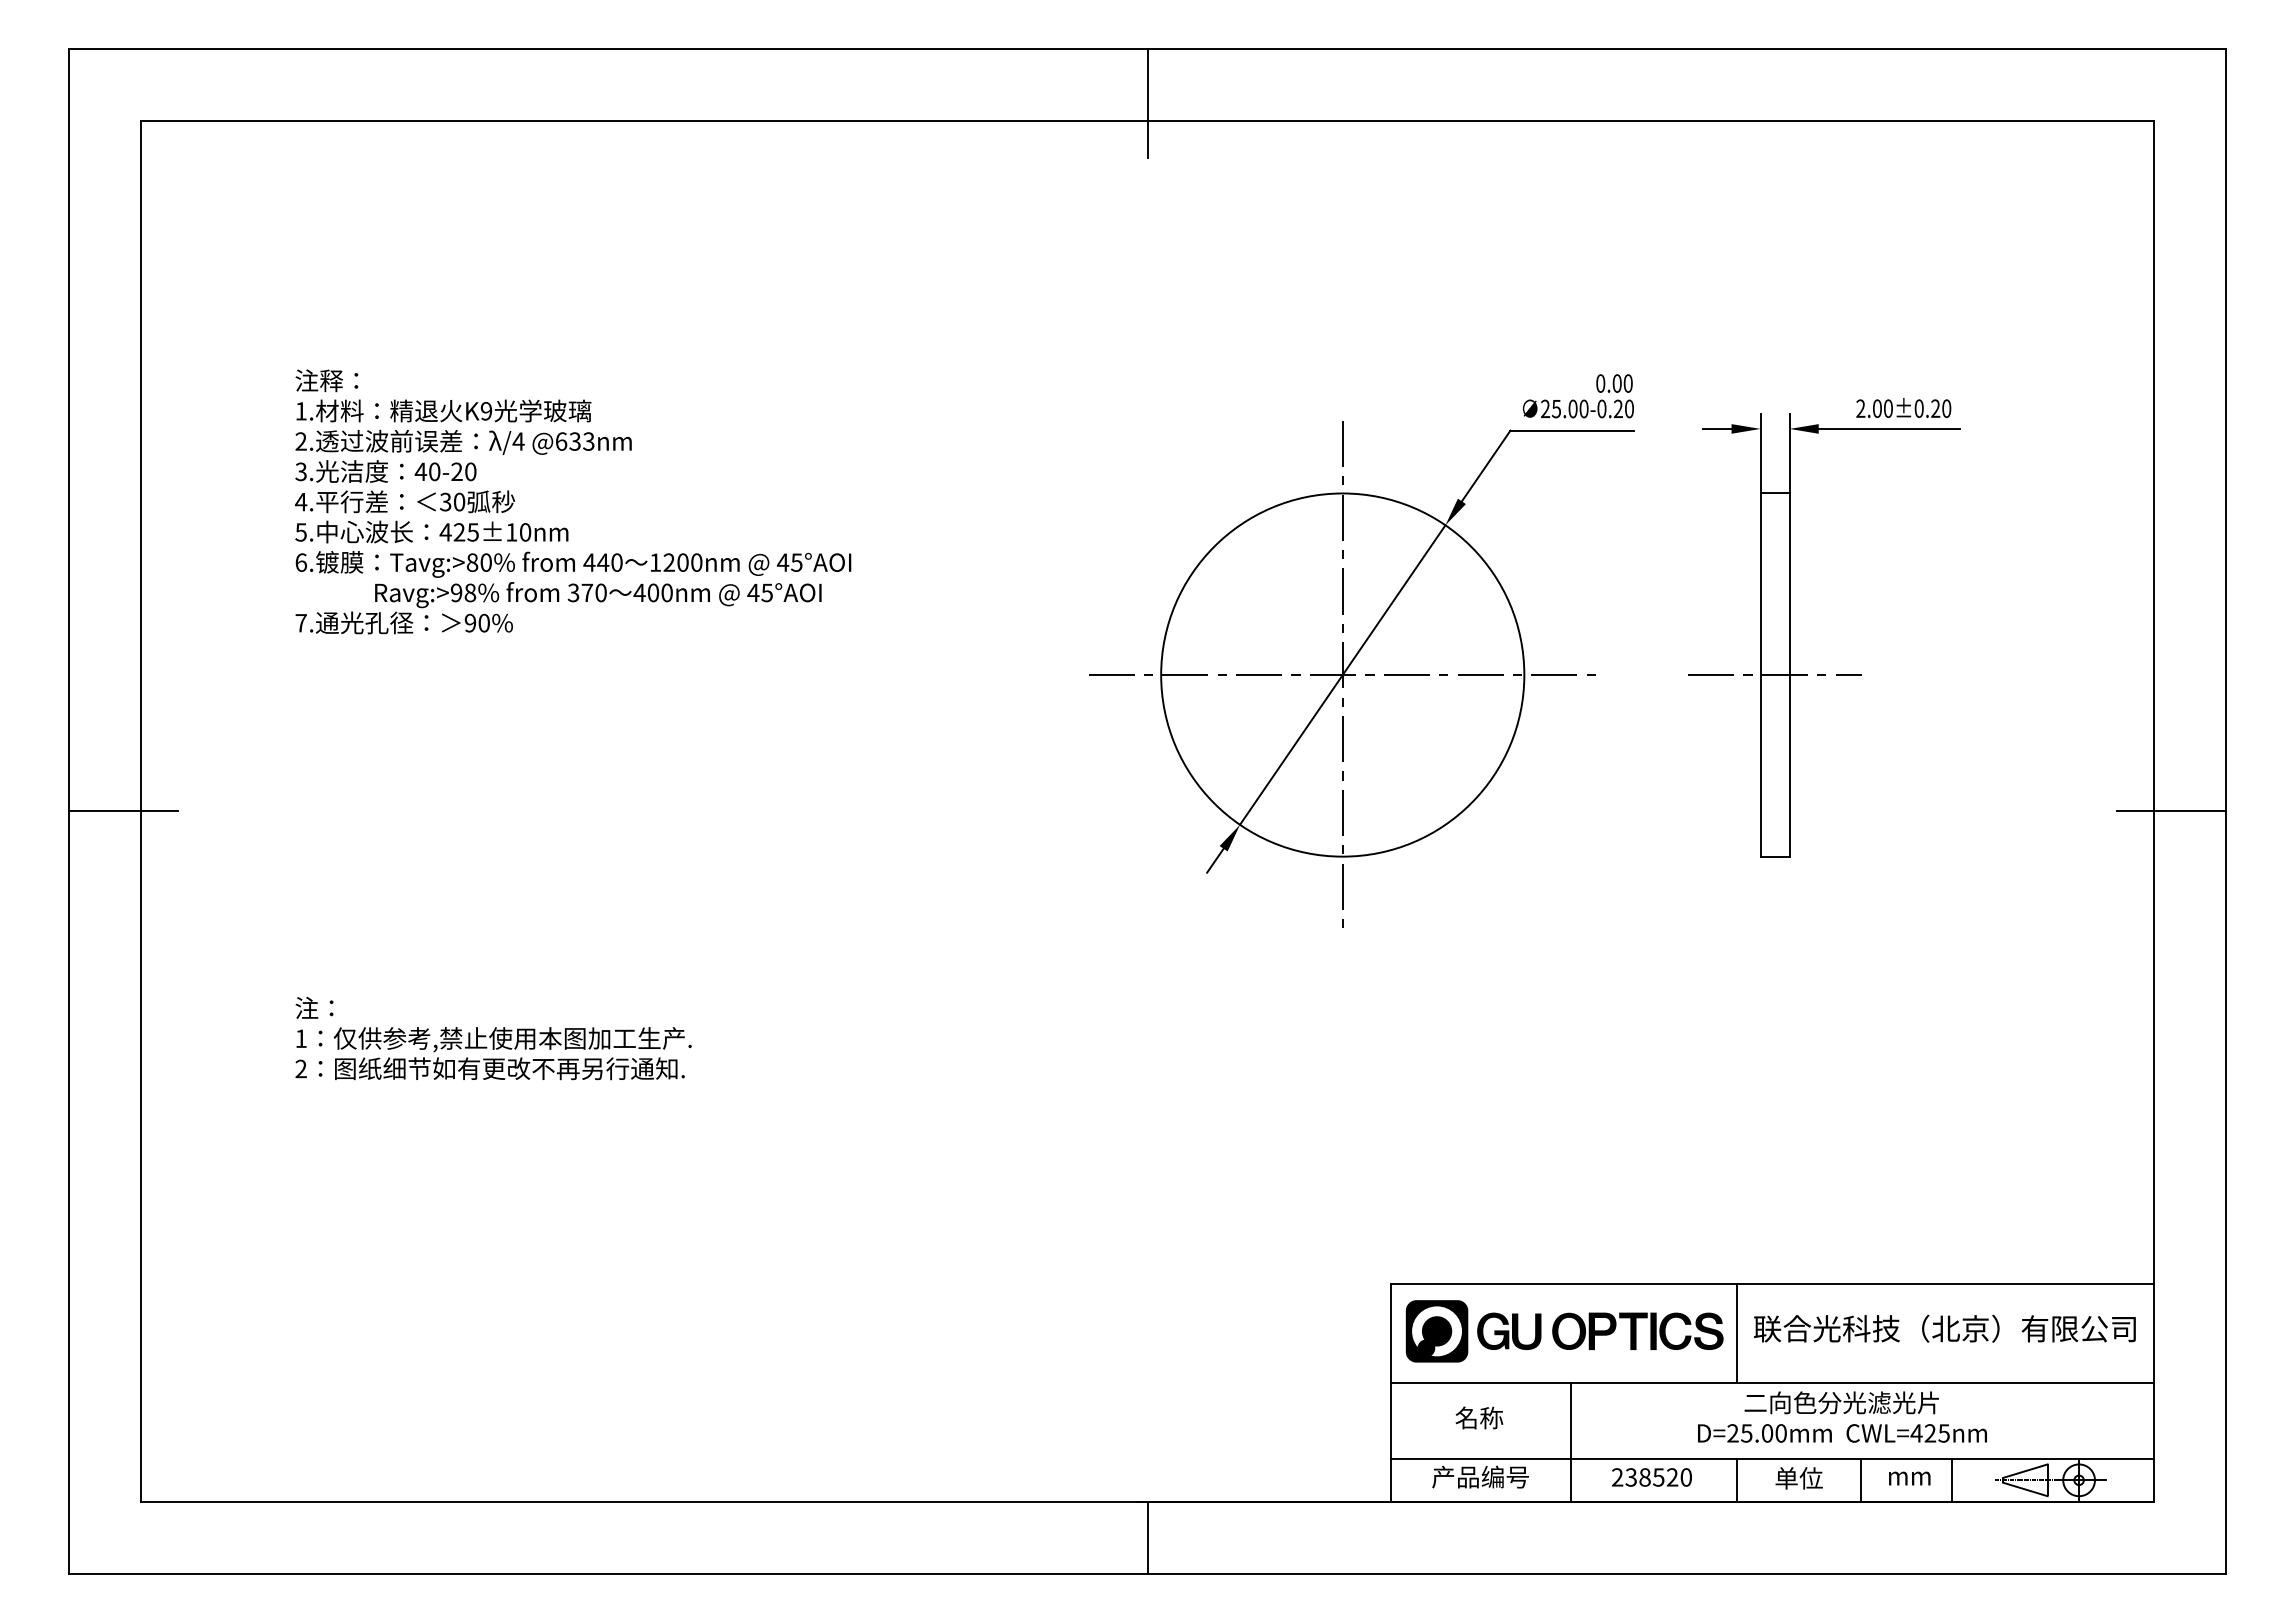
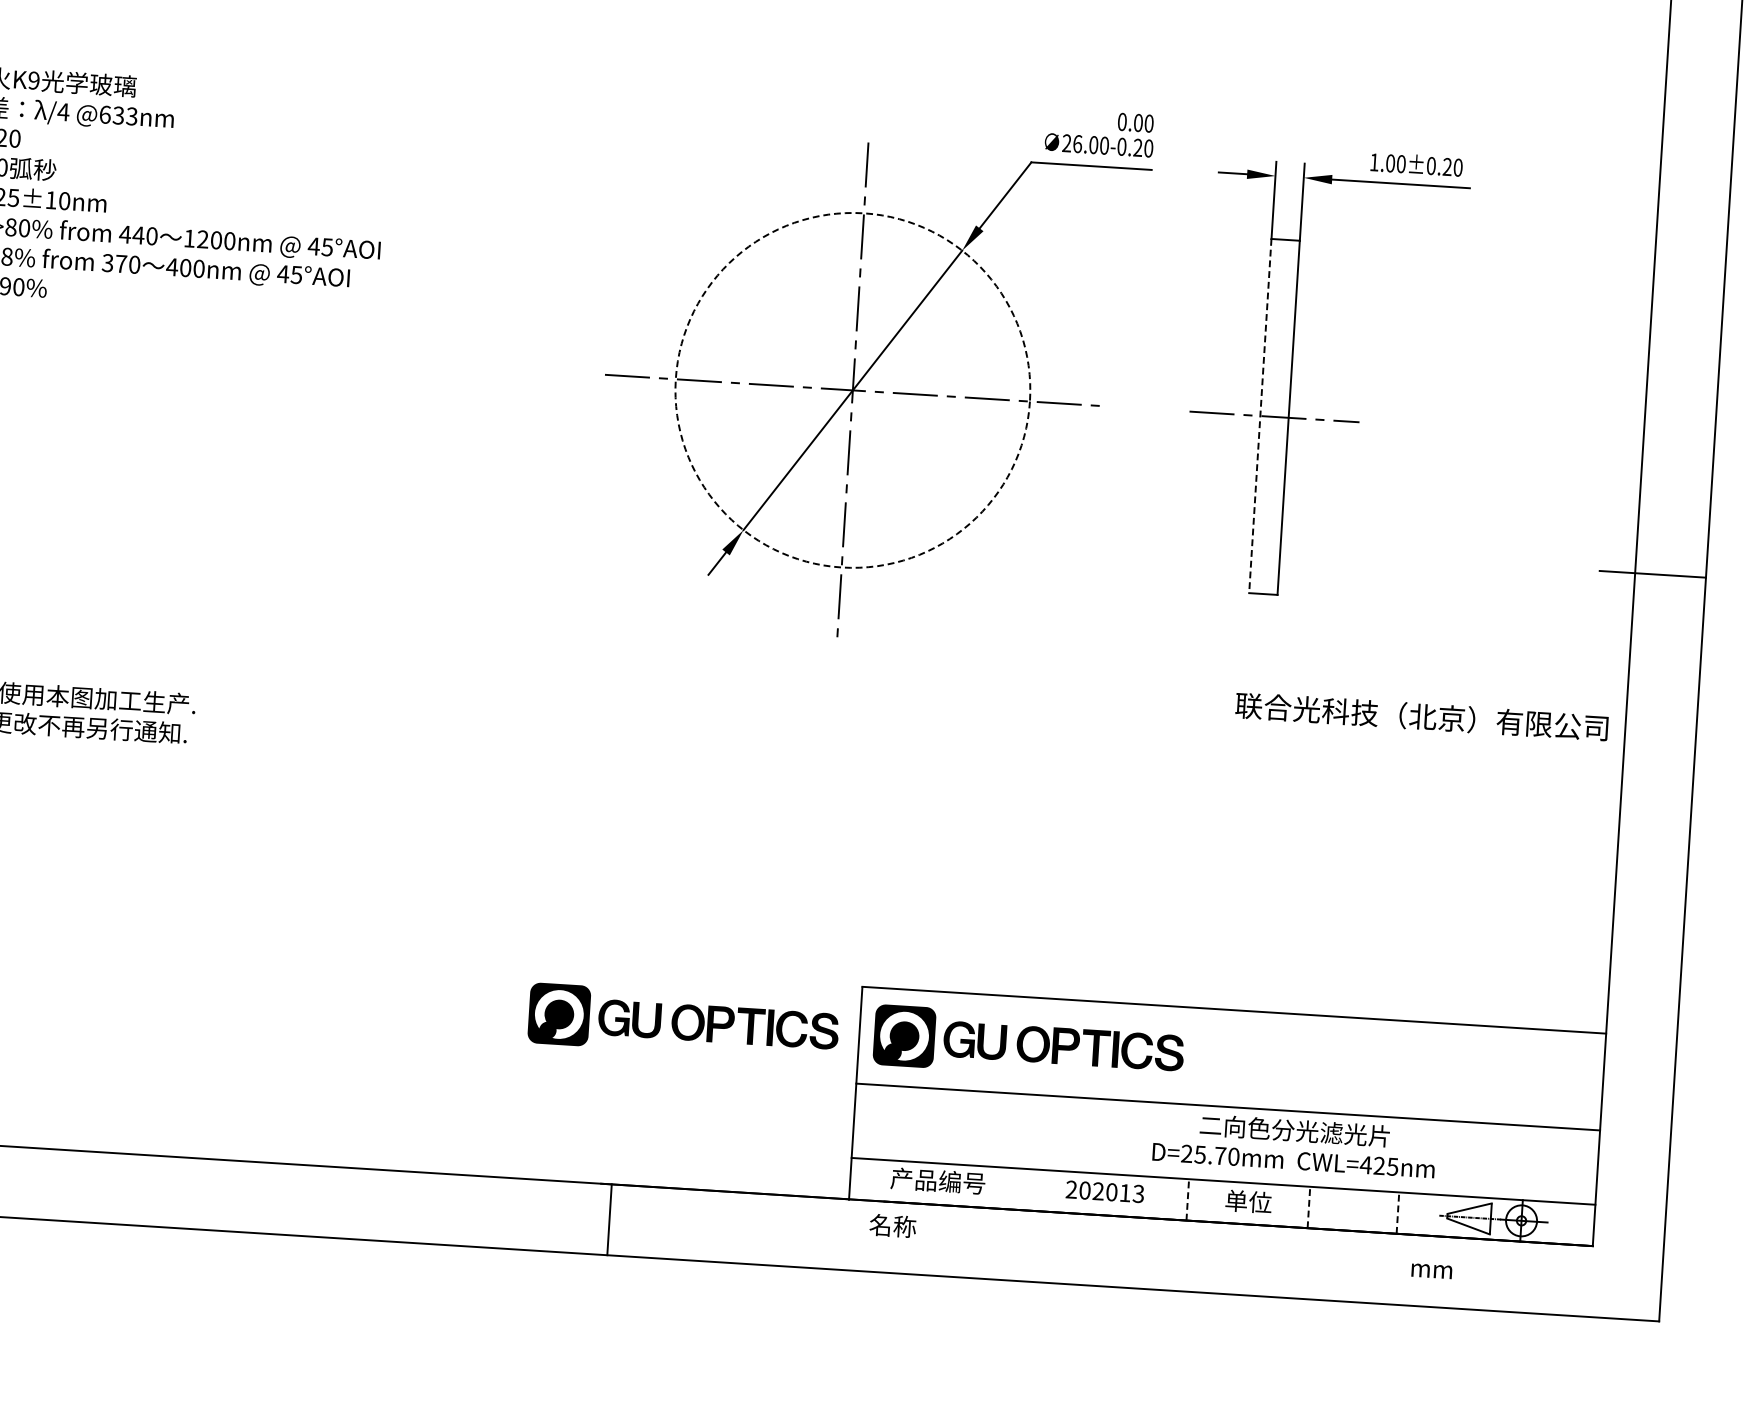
text: (1556, 408) -> (1077, 143), 25.00 -> 26.00
text: (1860, 408) -> (1374, 162), 2.00±0.20 -> 1.00±0.20
circle: (1342, 674) -> (852, 389), solid -> dashed
line: (1760, 675) -> (1260, 416), solid -> dashed
text: (1944, 1328) -> (1421, 716), moved
part: (1210, 1331) -> (683, 1022), added
line: (1736, 1332) -> (1196, 1055), removed
text: (1479, 1417) -> (893, 1225), moved
text: (1767, 1433) -> (1220, 1156), ^JD=25.00mm -> ^JD=25.70mm
line: (1570, 1441) -> (1027, 1151), removed
text: (1658, 1477) -> (1111, 1192), 238520 -> 202013
text: (1909, 1478) -> (1431, 1271), moved
line: (1736, 1479) -> (1187, 1199), solid -> dashed
line: (1861, 1479) -> (1309, 1206), solid -> dashed
line: (1952, 1479) -> (1398, 1212), solid -> dashed

